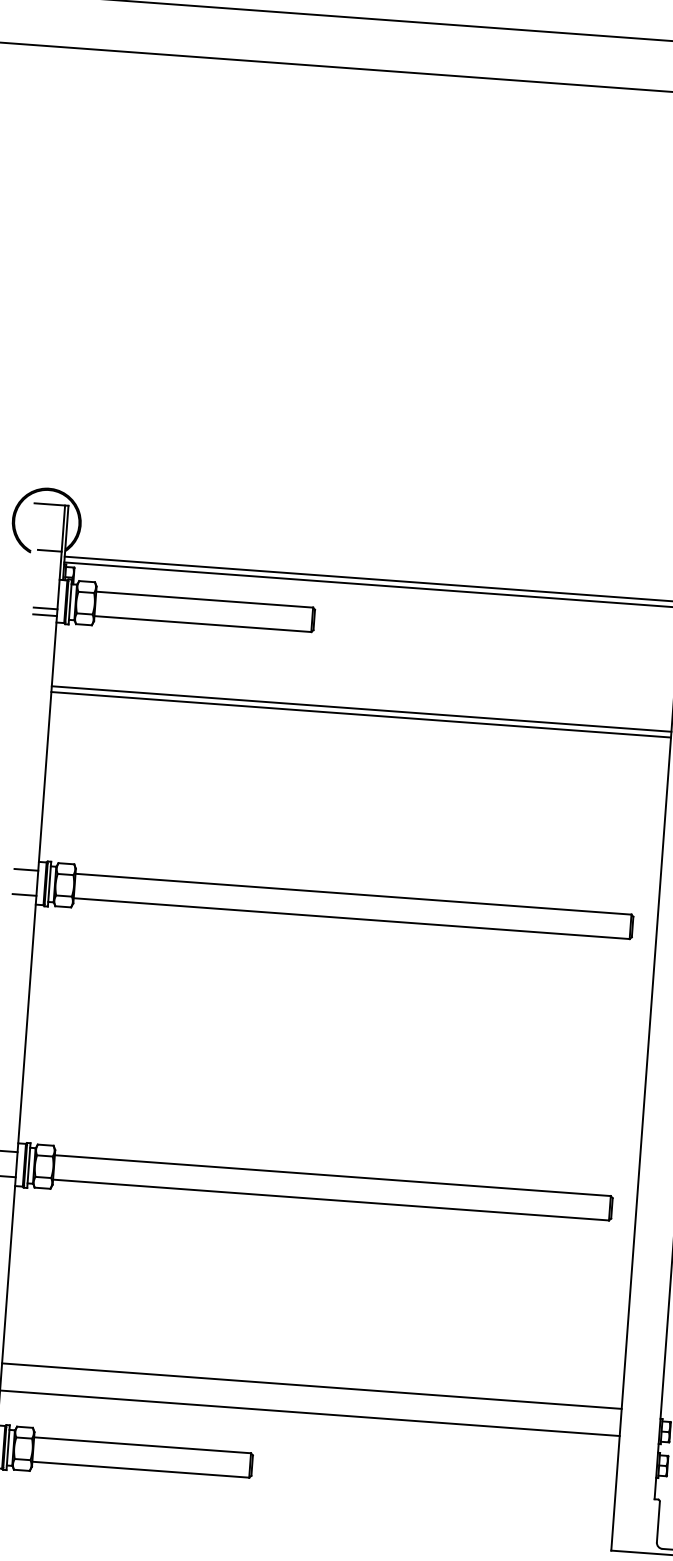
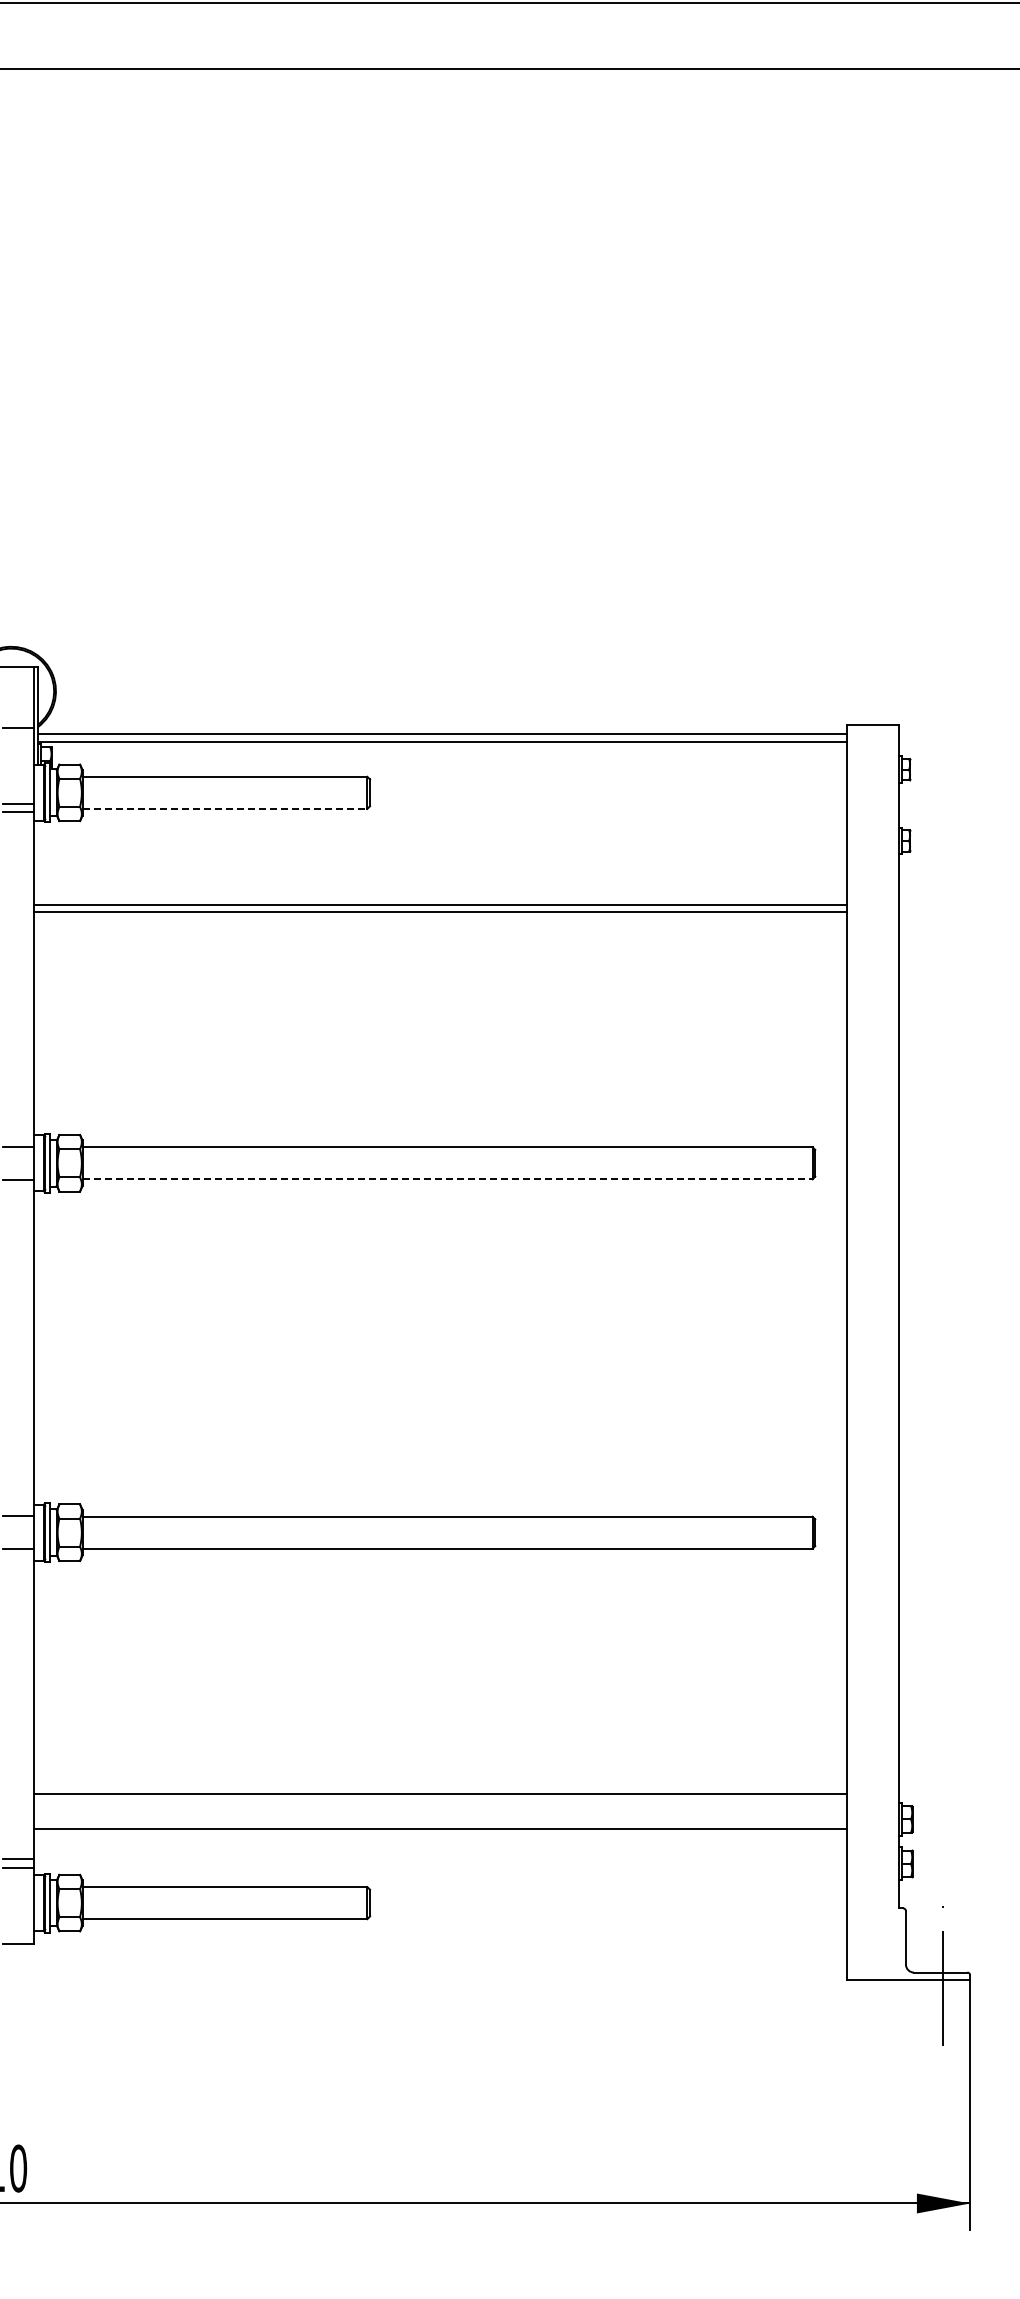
line: (203, 623) -> (225, 808), solid -> dashed
line: (351, 918) -> (447, 1179), solid -> dashed

